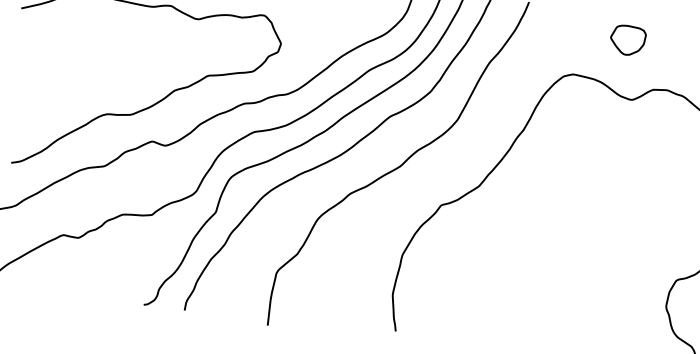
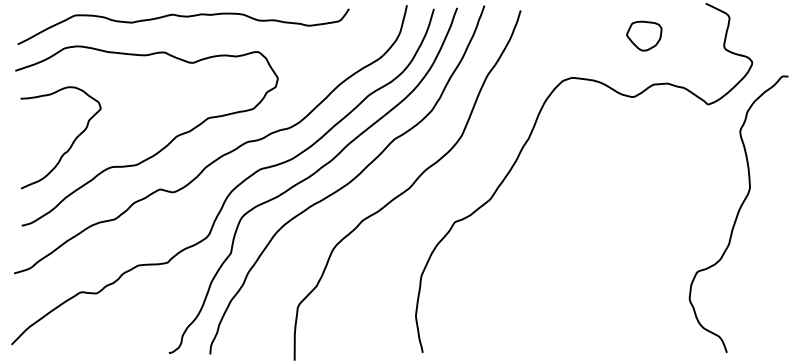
part: (628, 39) -> (644, 35), moved
curve: (69, 86) -> (71, 143), added

